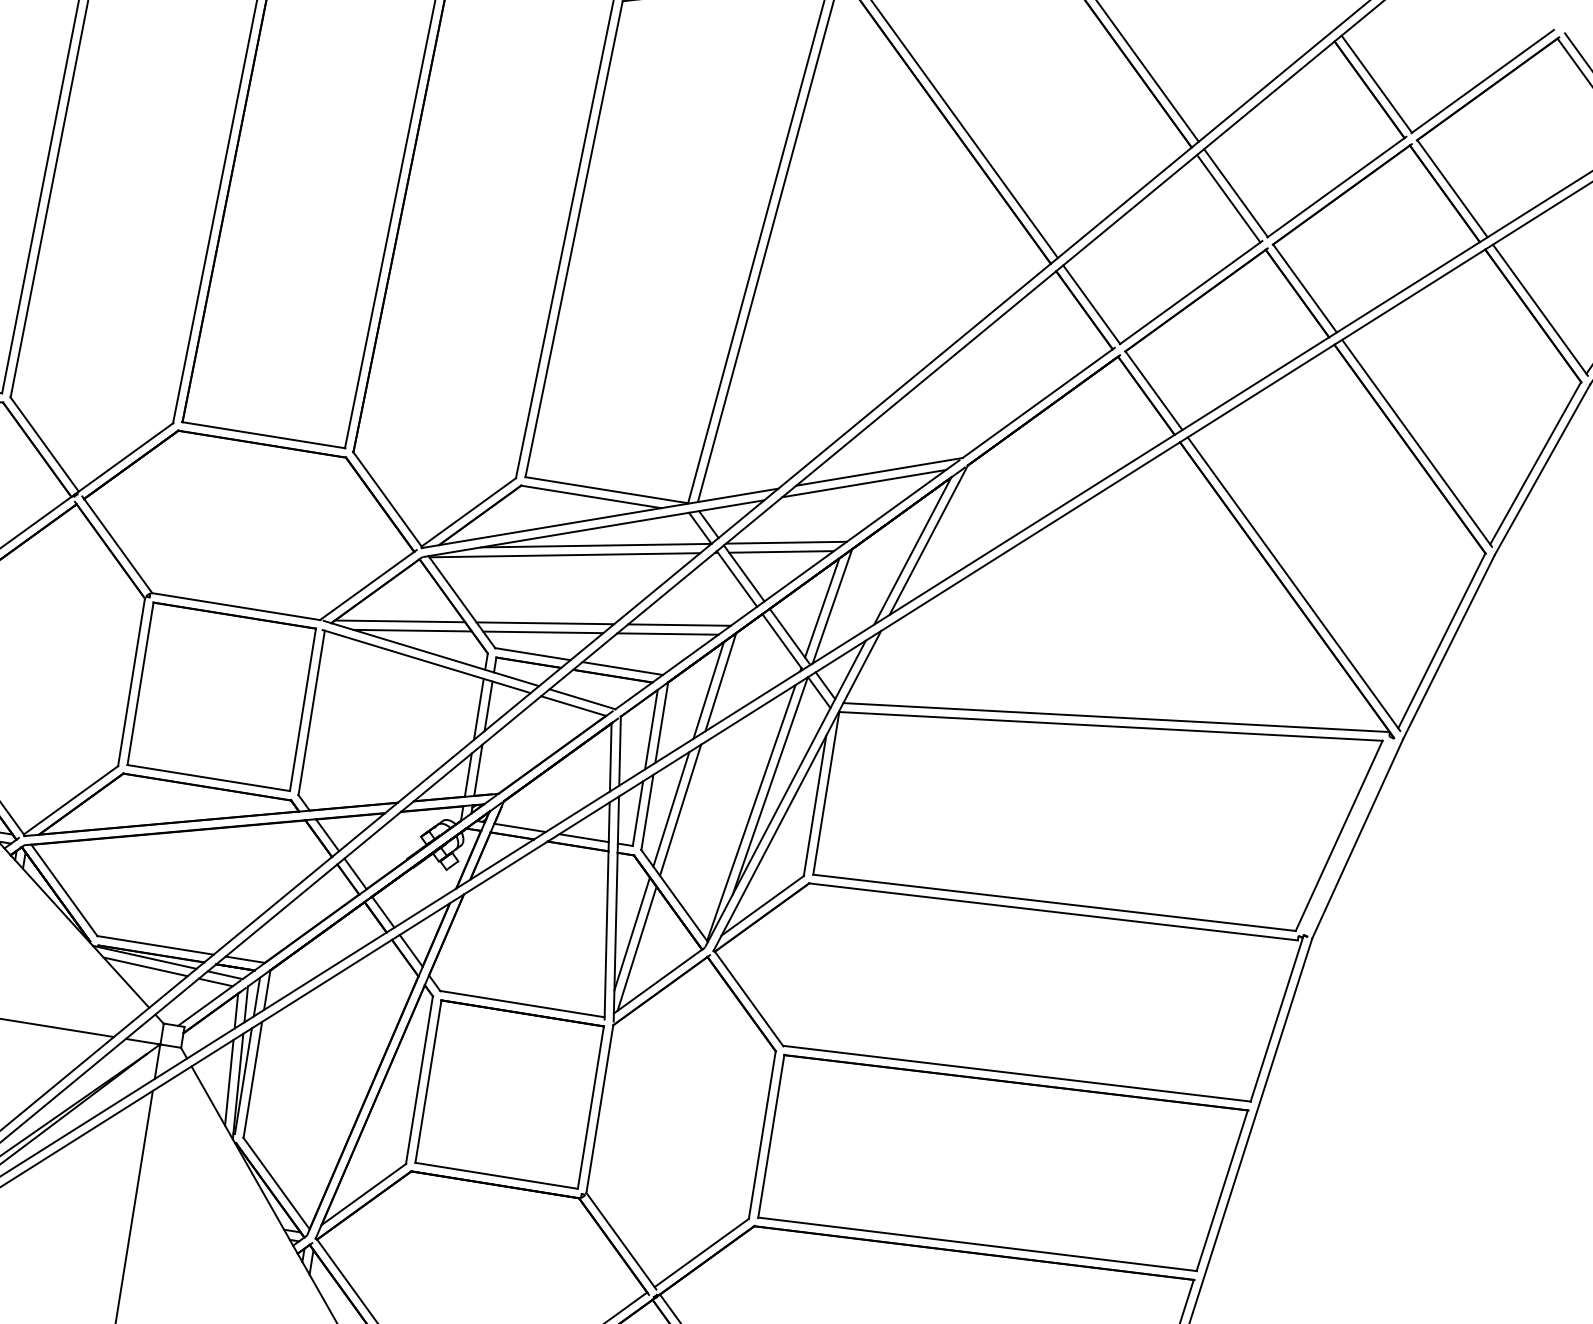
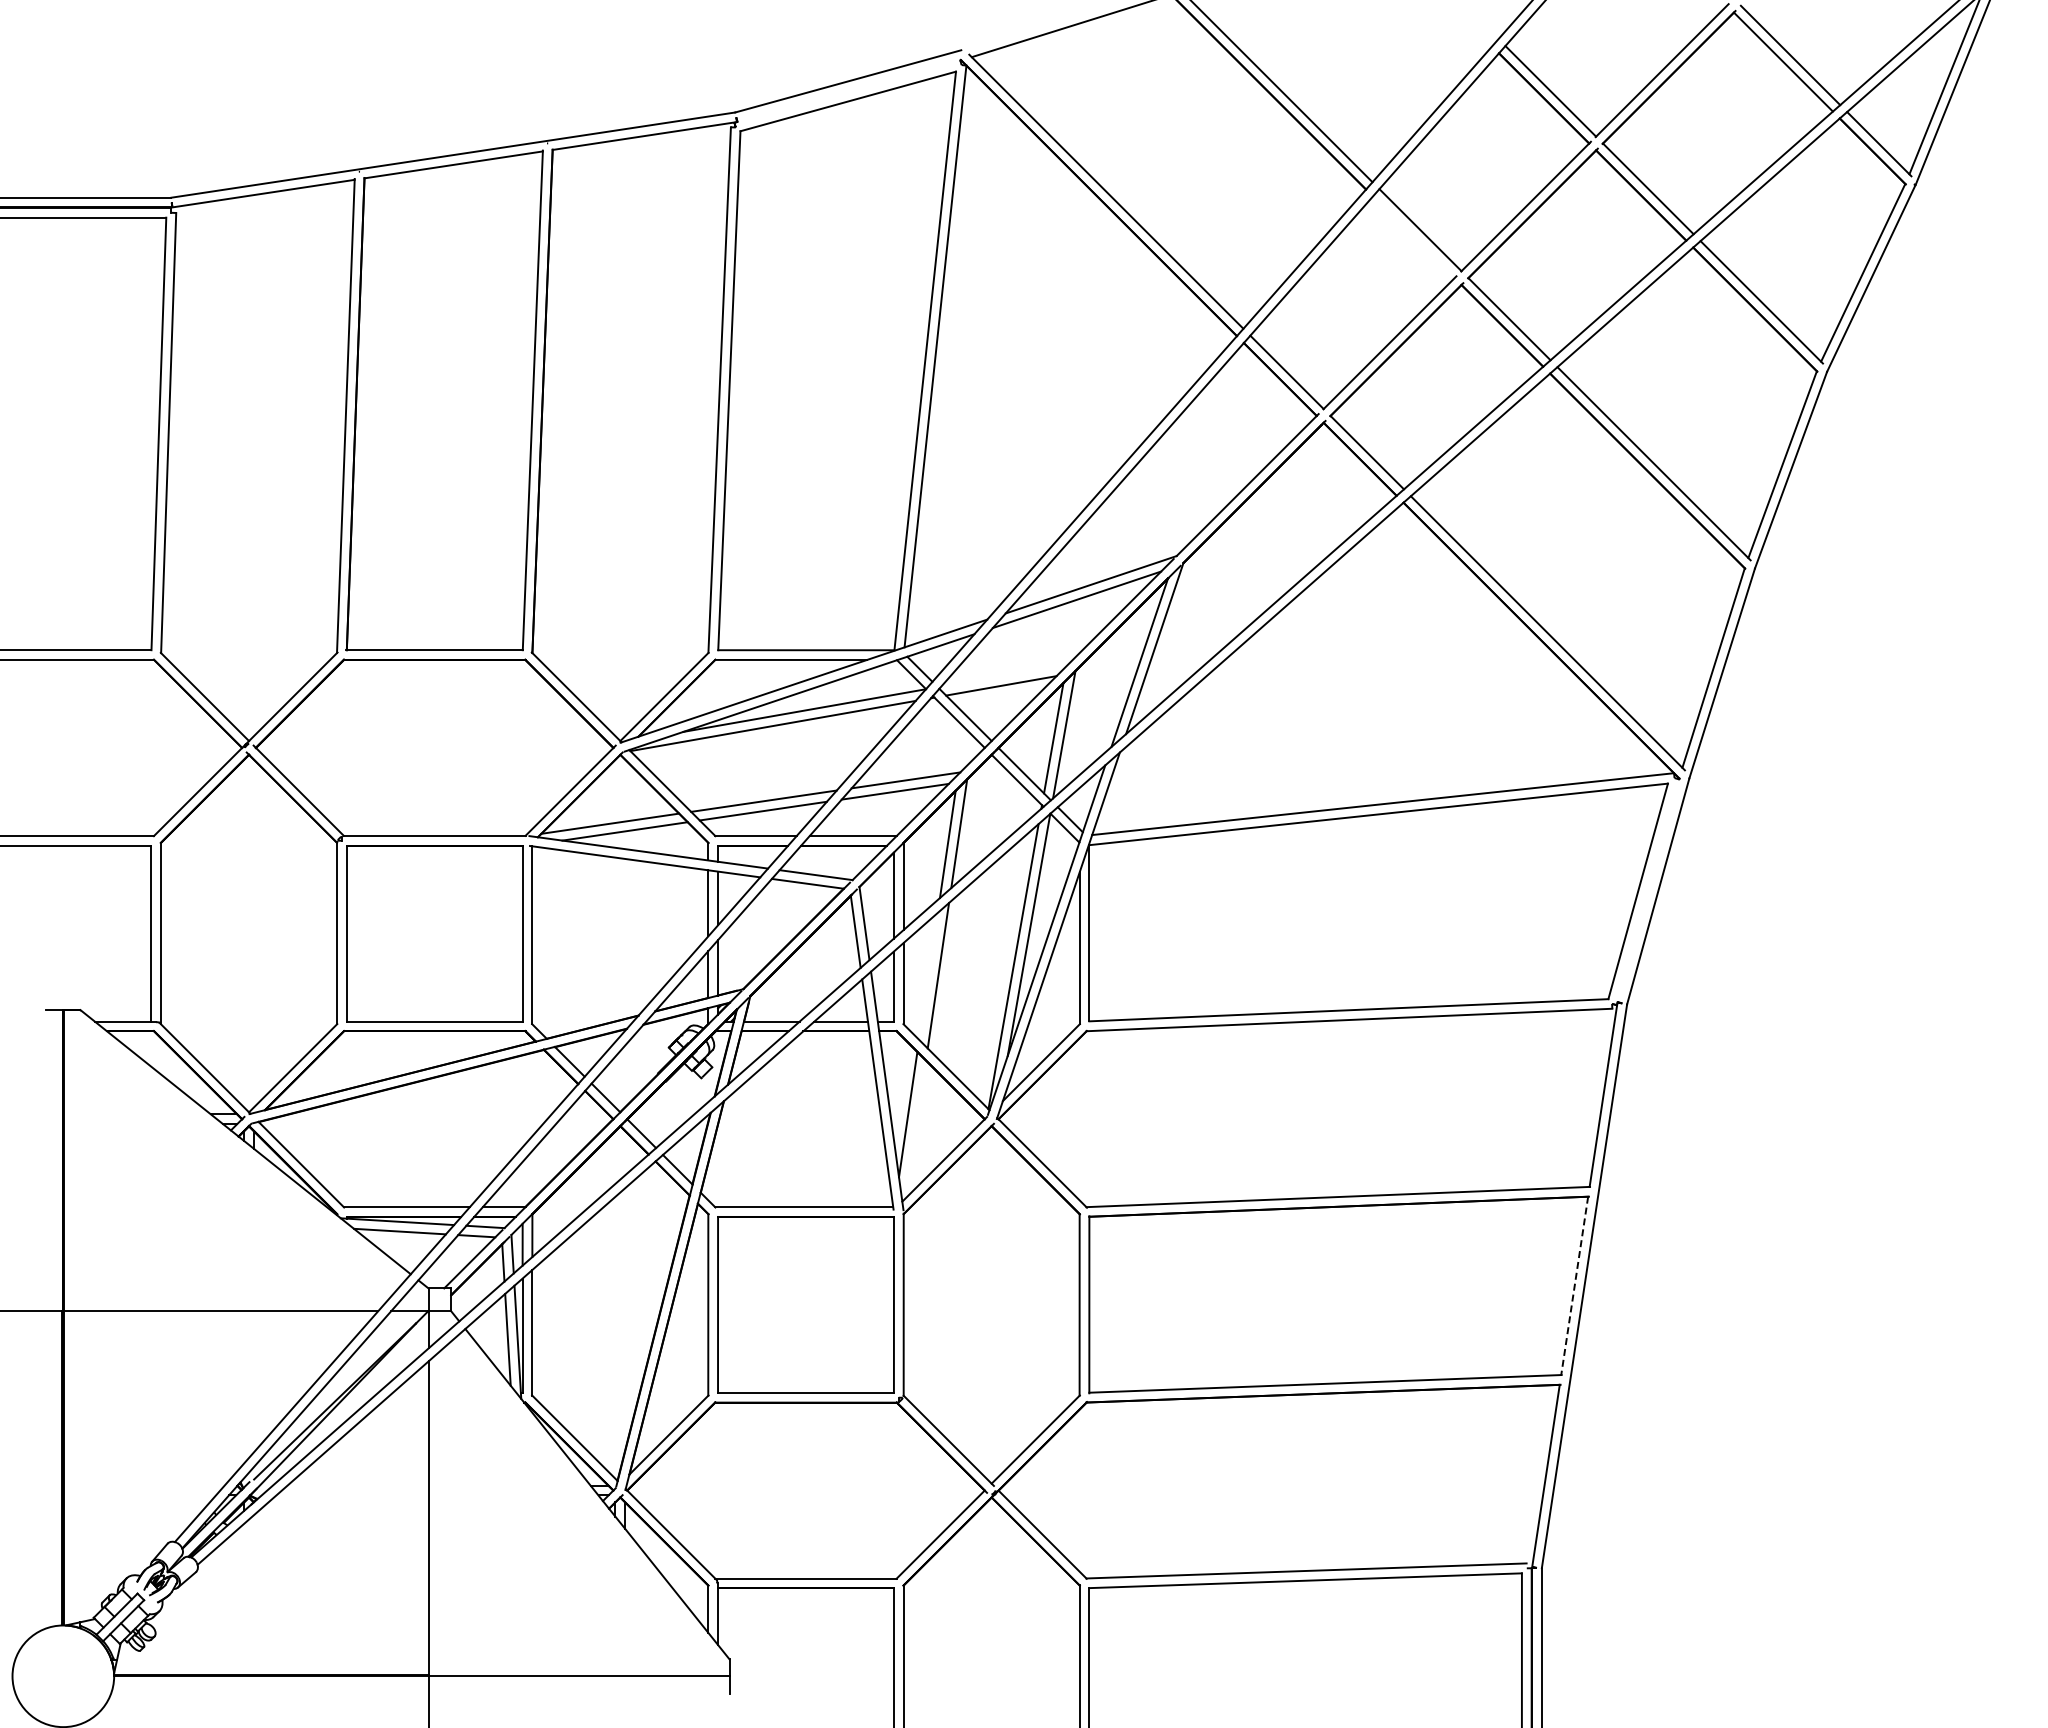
line: (1228, 198) -> (1413, 237), removed
line: (786, 542) -> (1004, 675), removed
line: (671, 808) -> (928, 975), removed
line: (636, 948) -> (915, 1129), removed
line: (1221, 1191) -> (1574, 1286), solid -> dashed

